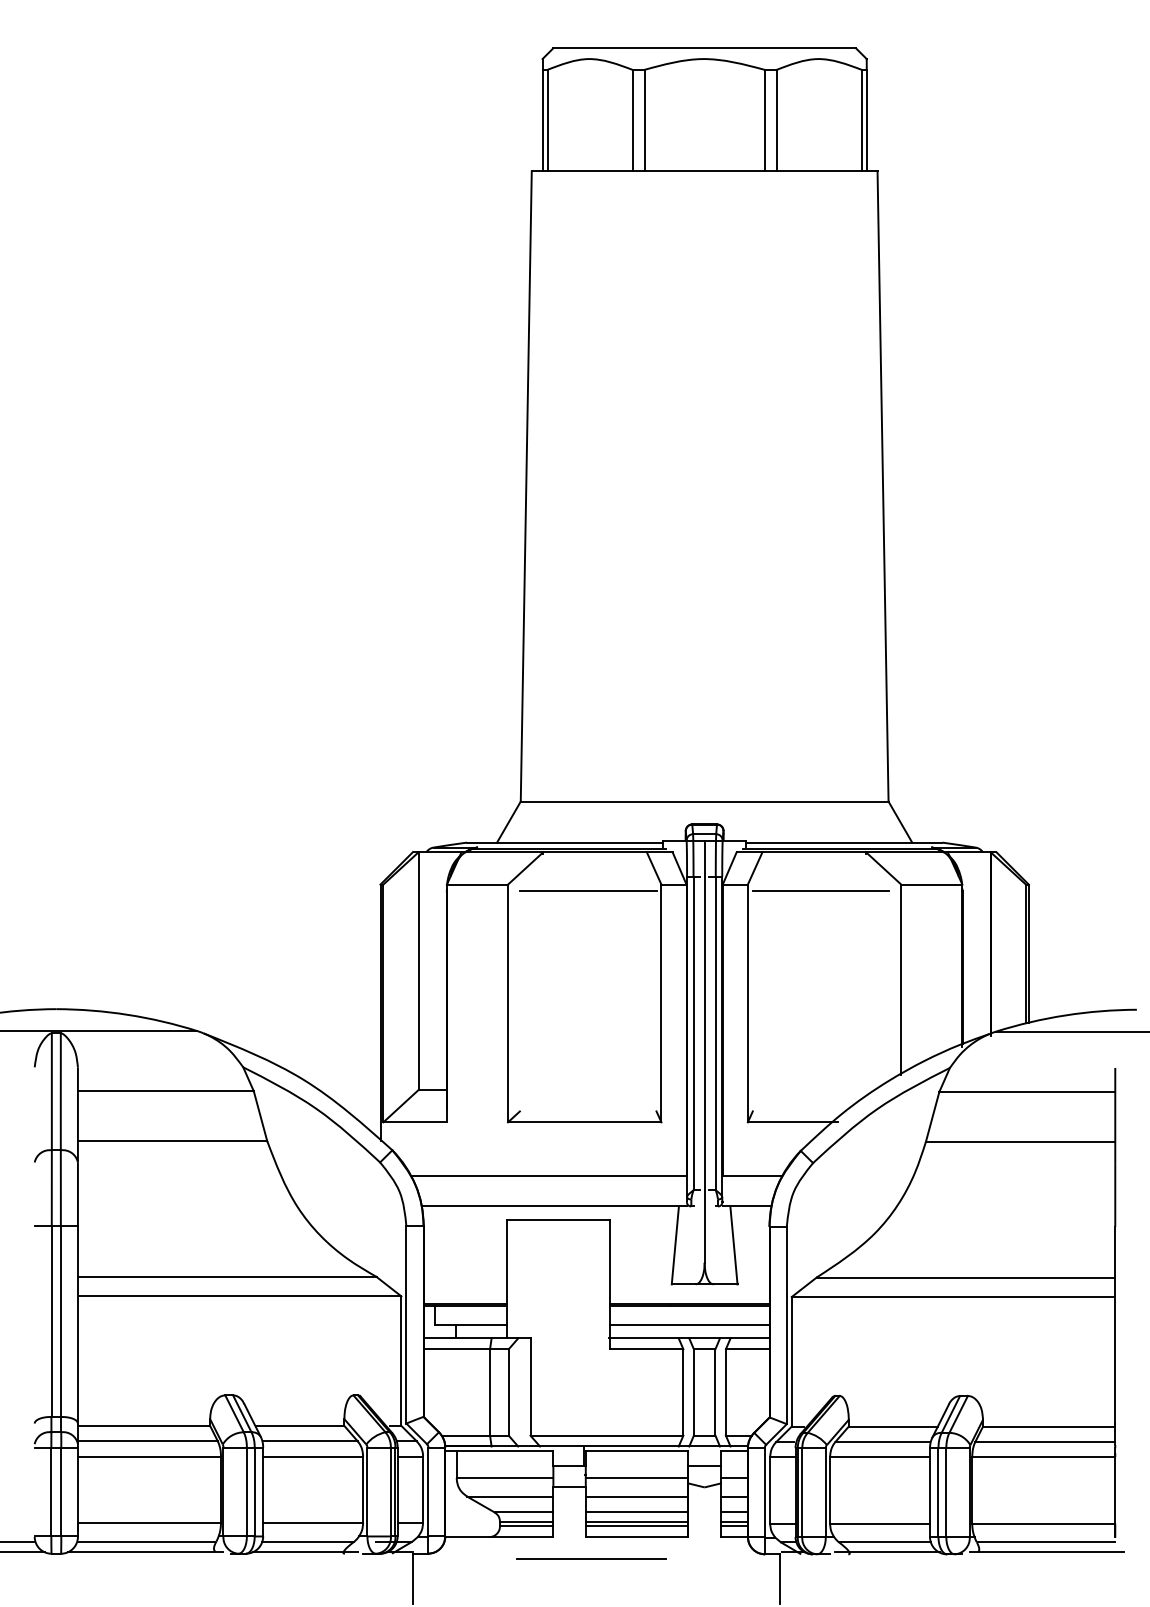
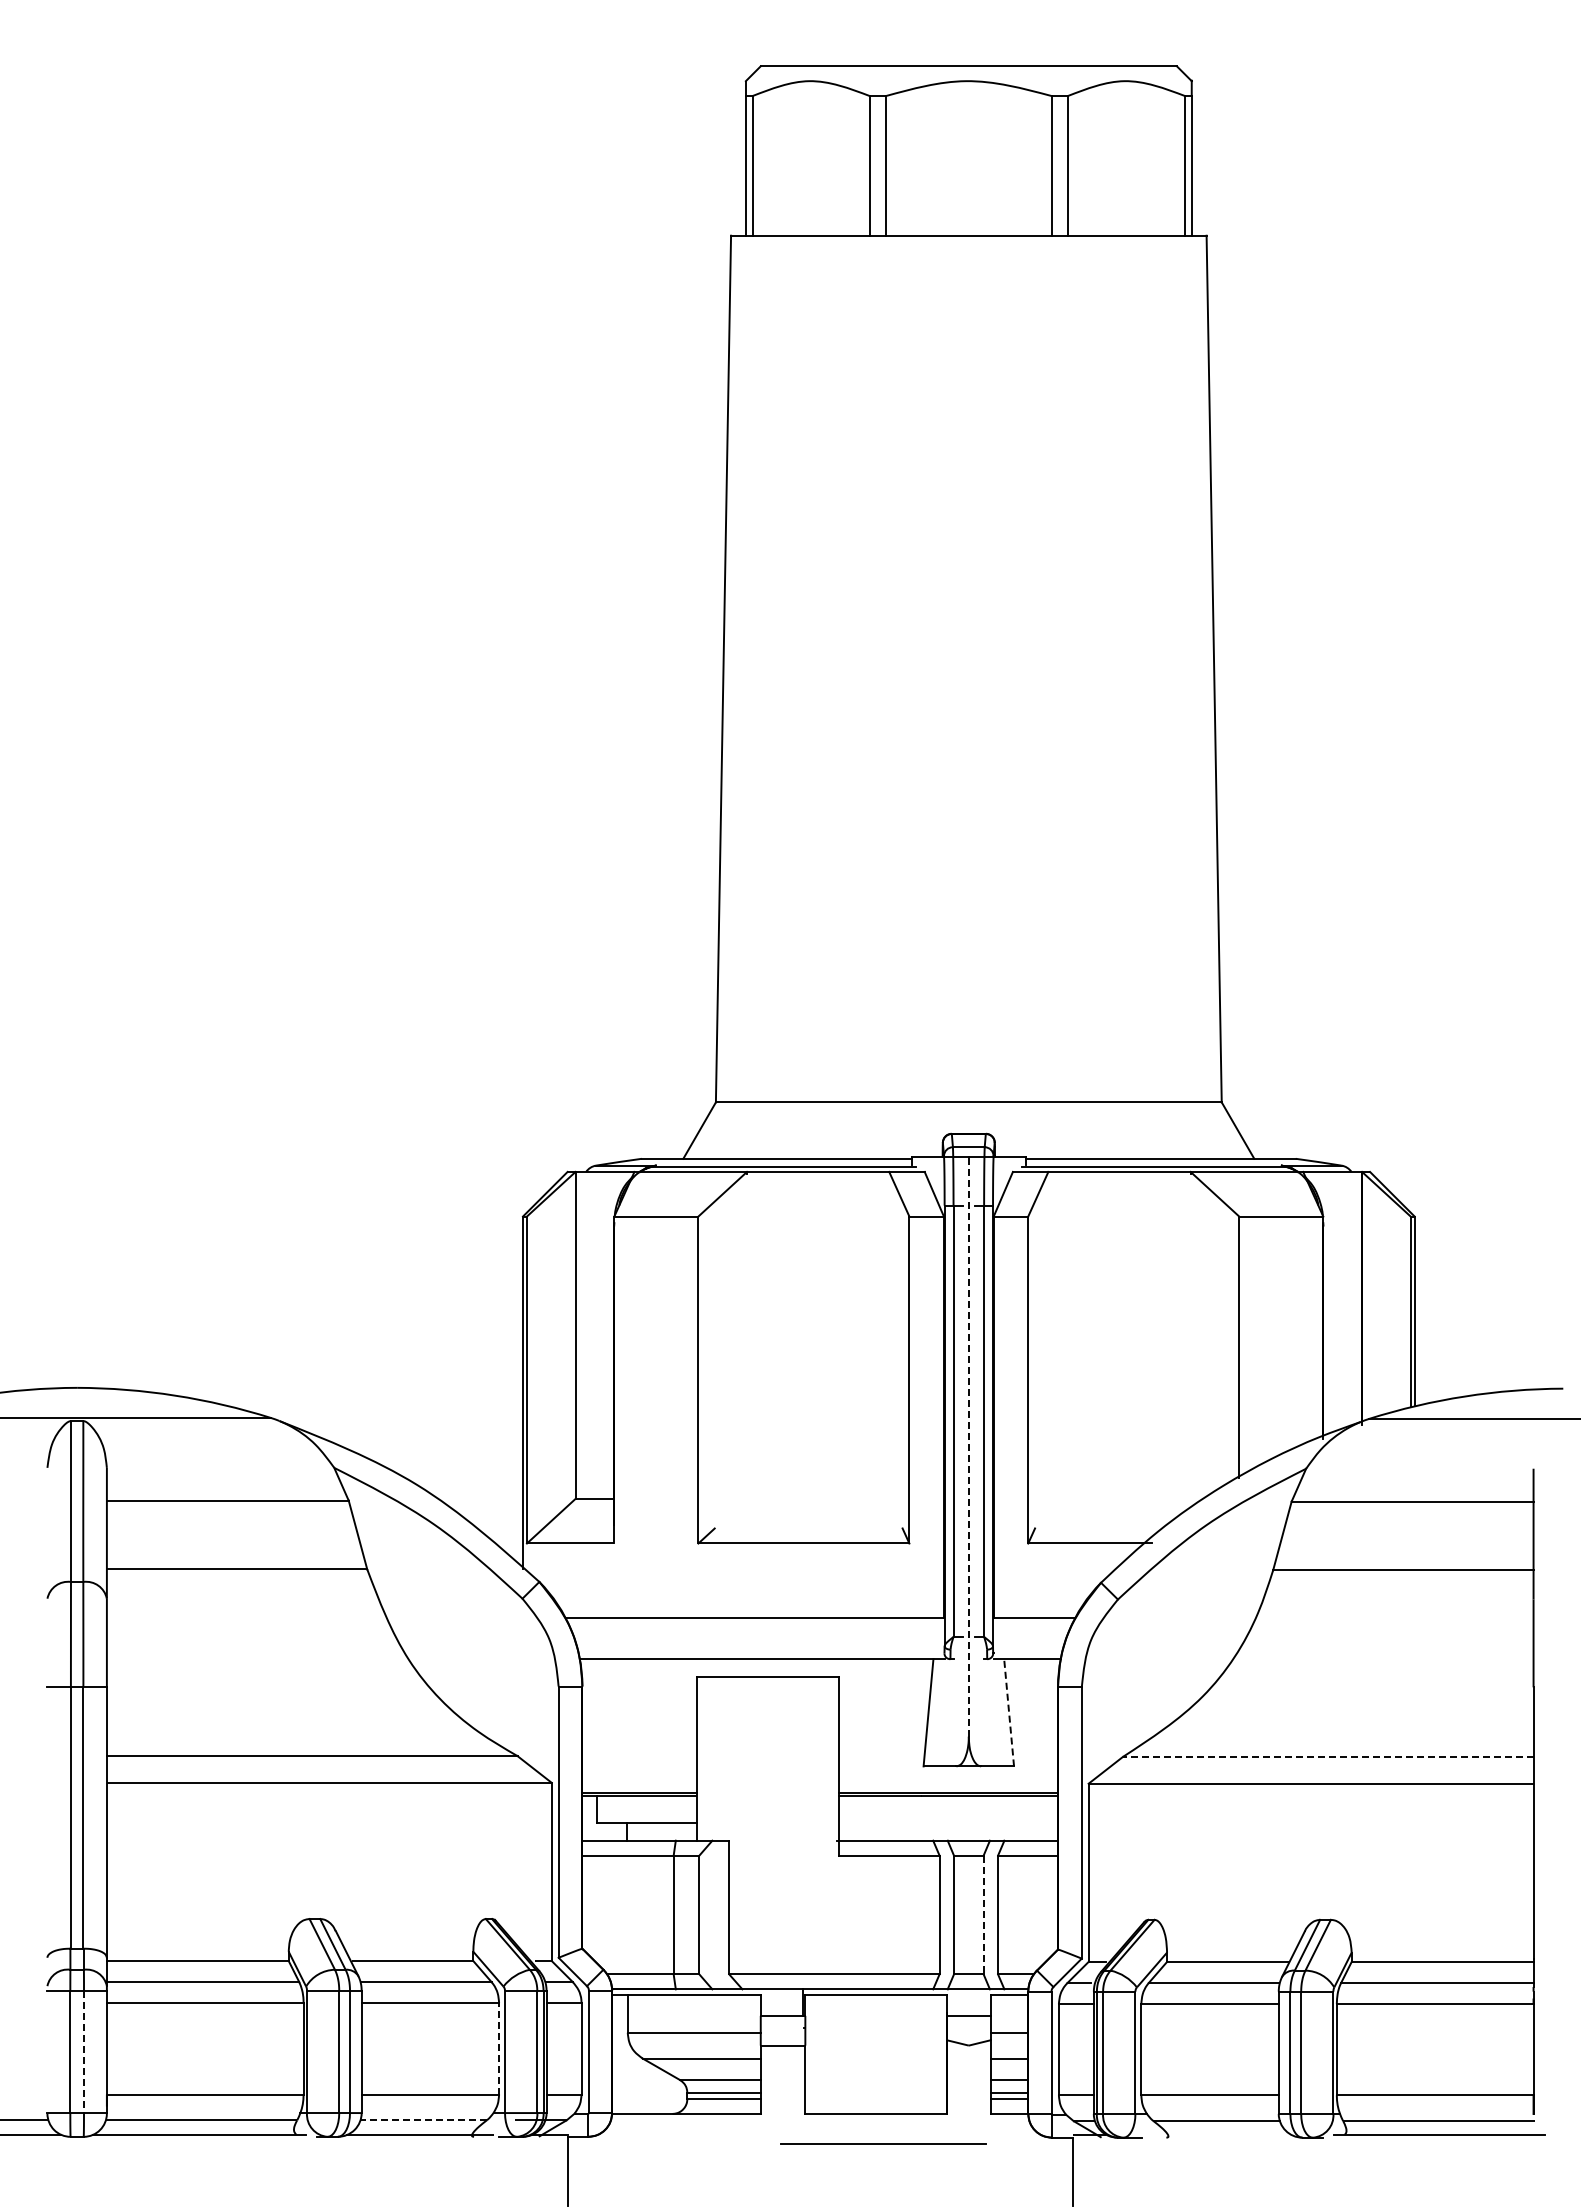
line: (588, 891) -> (808, 1225), removed
line: (821, 891) -> (1129, 1225), removed
line: (704, 1051) -> (968, 1446), solid -> dashed
line: (734, 1245) -> (1009, 1712), solid -> dashed
line: (965, 1277) -> (1327, 1756), solid -> dashed
line: (689, 1325) -> (948, 1822), removed
line: (715, 1392) -> (983, 1915), solid -> dashed
line: (636, 1477) -> (875, 2032), removed
line: (363, 1489) -> (499, 2048), solid -> dashed
line: (60, 1492) -> (83, 2052), solid -> dashed
line: (636, 1496) -> (875, 2058), removed
line: (636, 1512) -> (875, 2079), removed
line: (636, 1521) -> (875, 2092), removed
line: (636, 1526) -> (875, 2099), removed
line: (308, 1541) -> (423, 2120), solid -> dashed
line: (886, 1552) -> (1219, 2134), removed
line: (590, 1558) -> (883, 2143), moved

